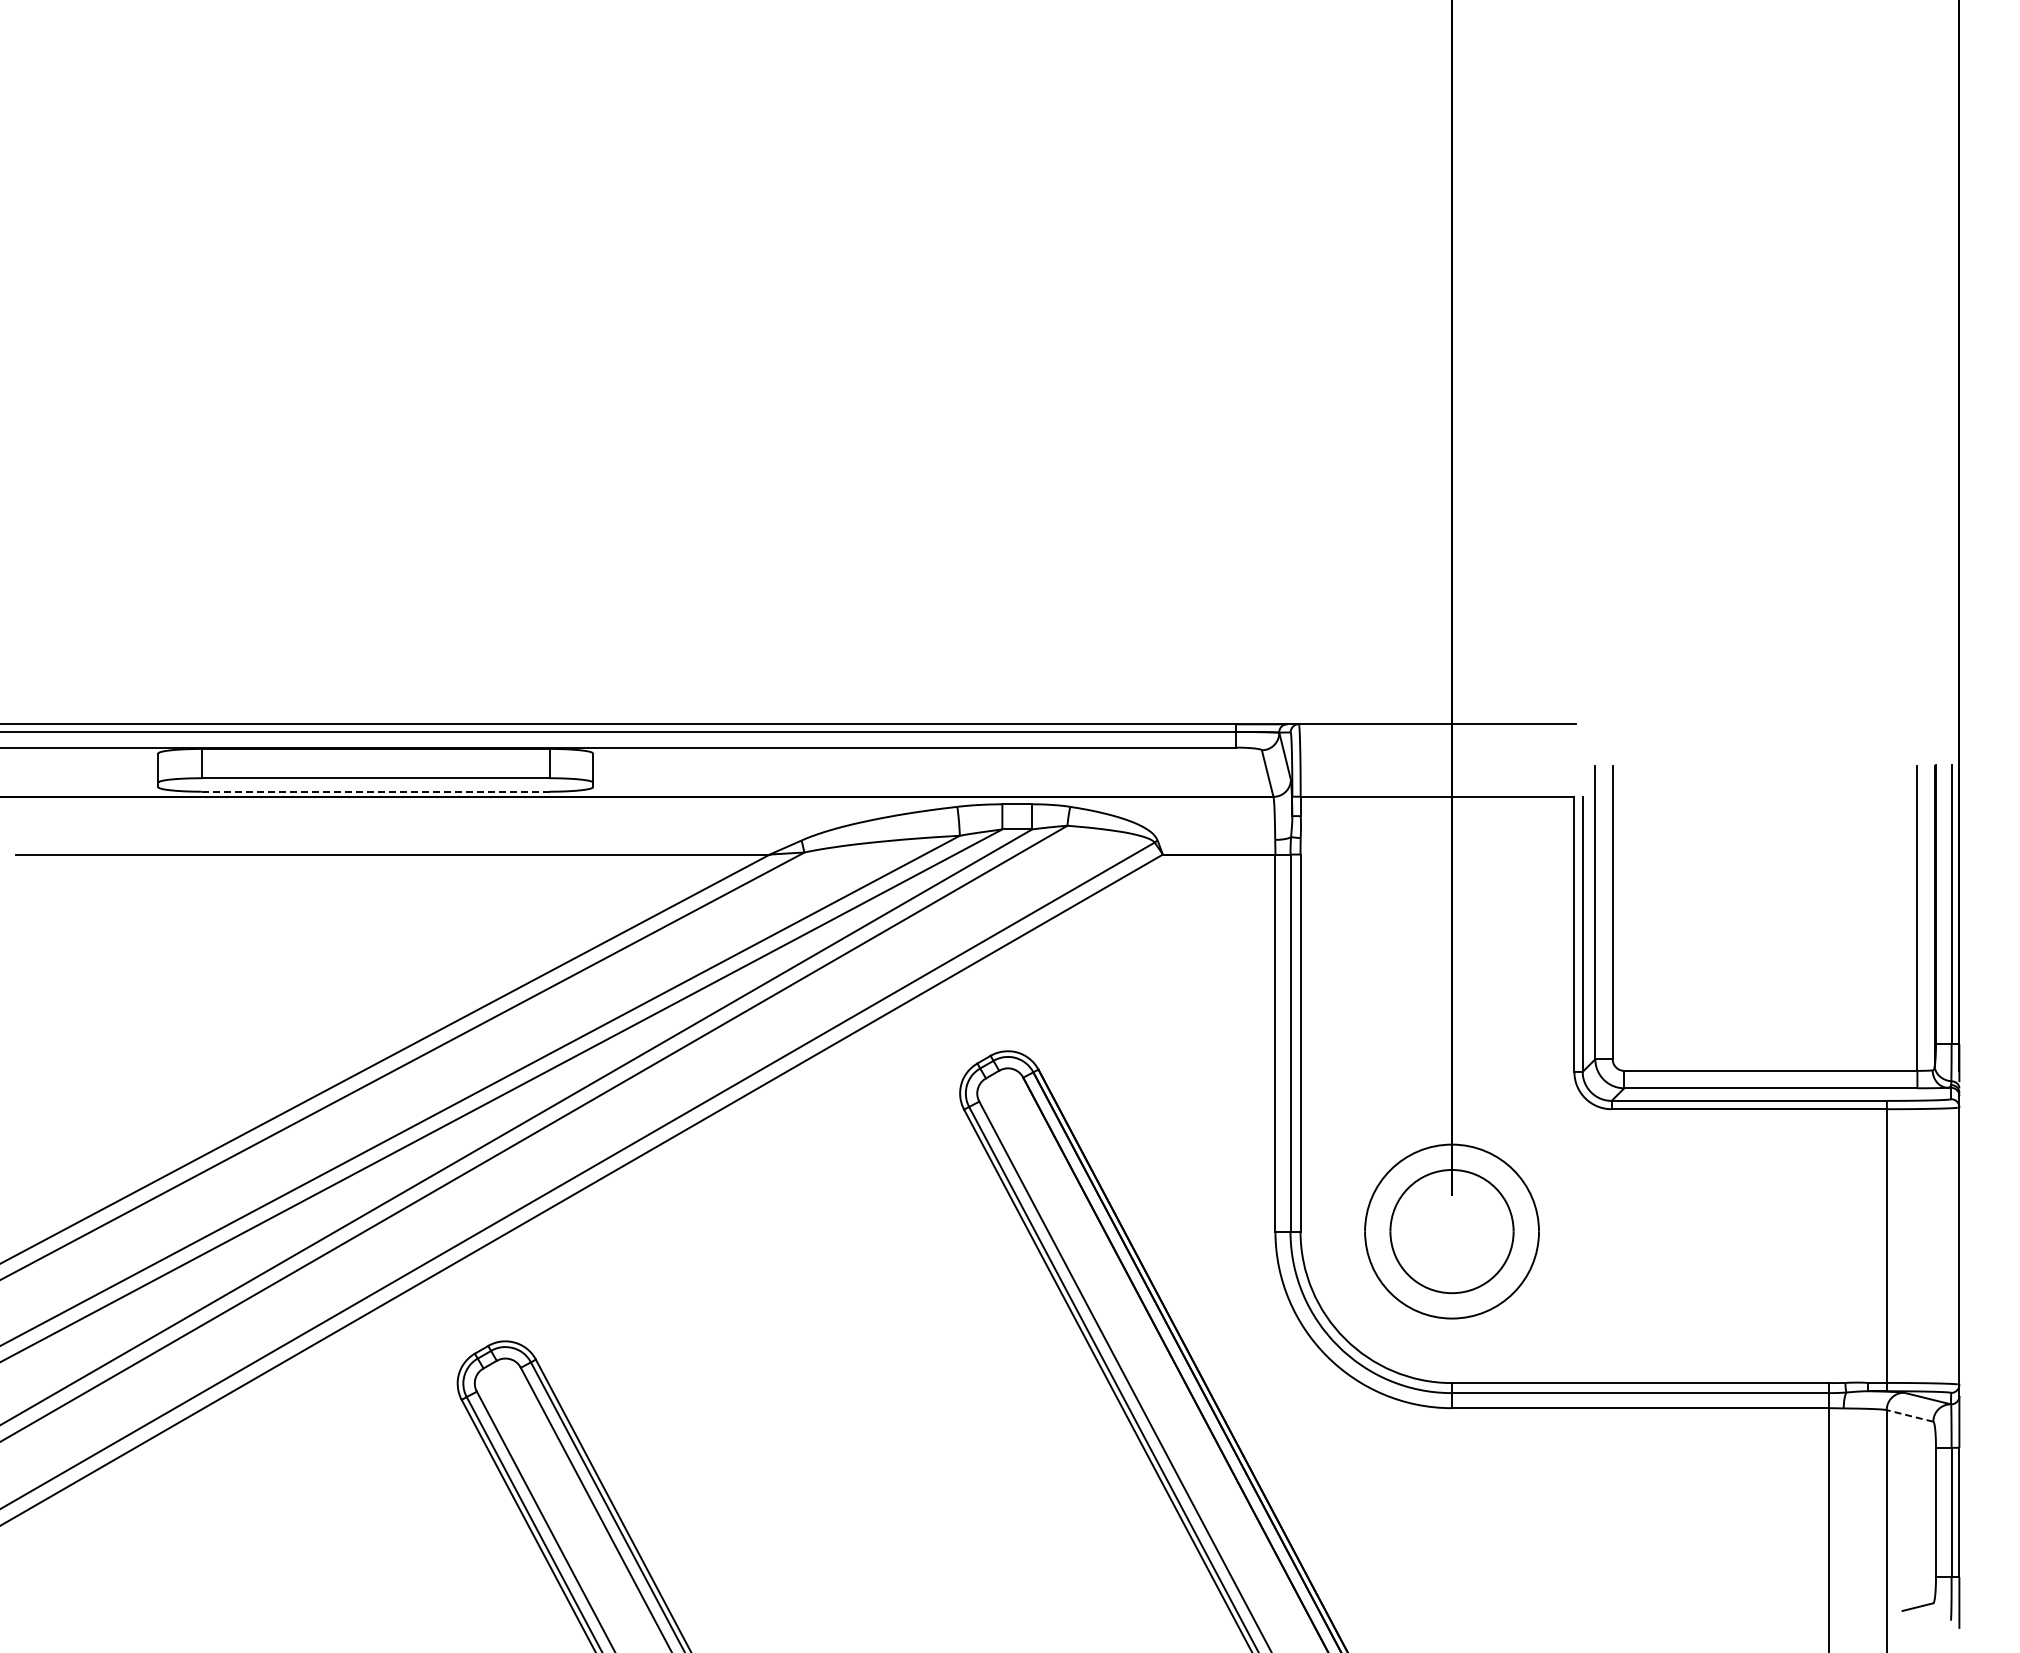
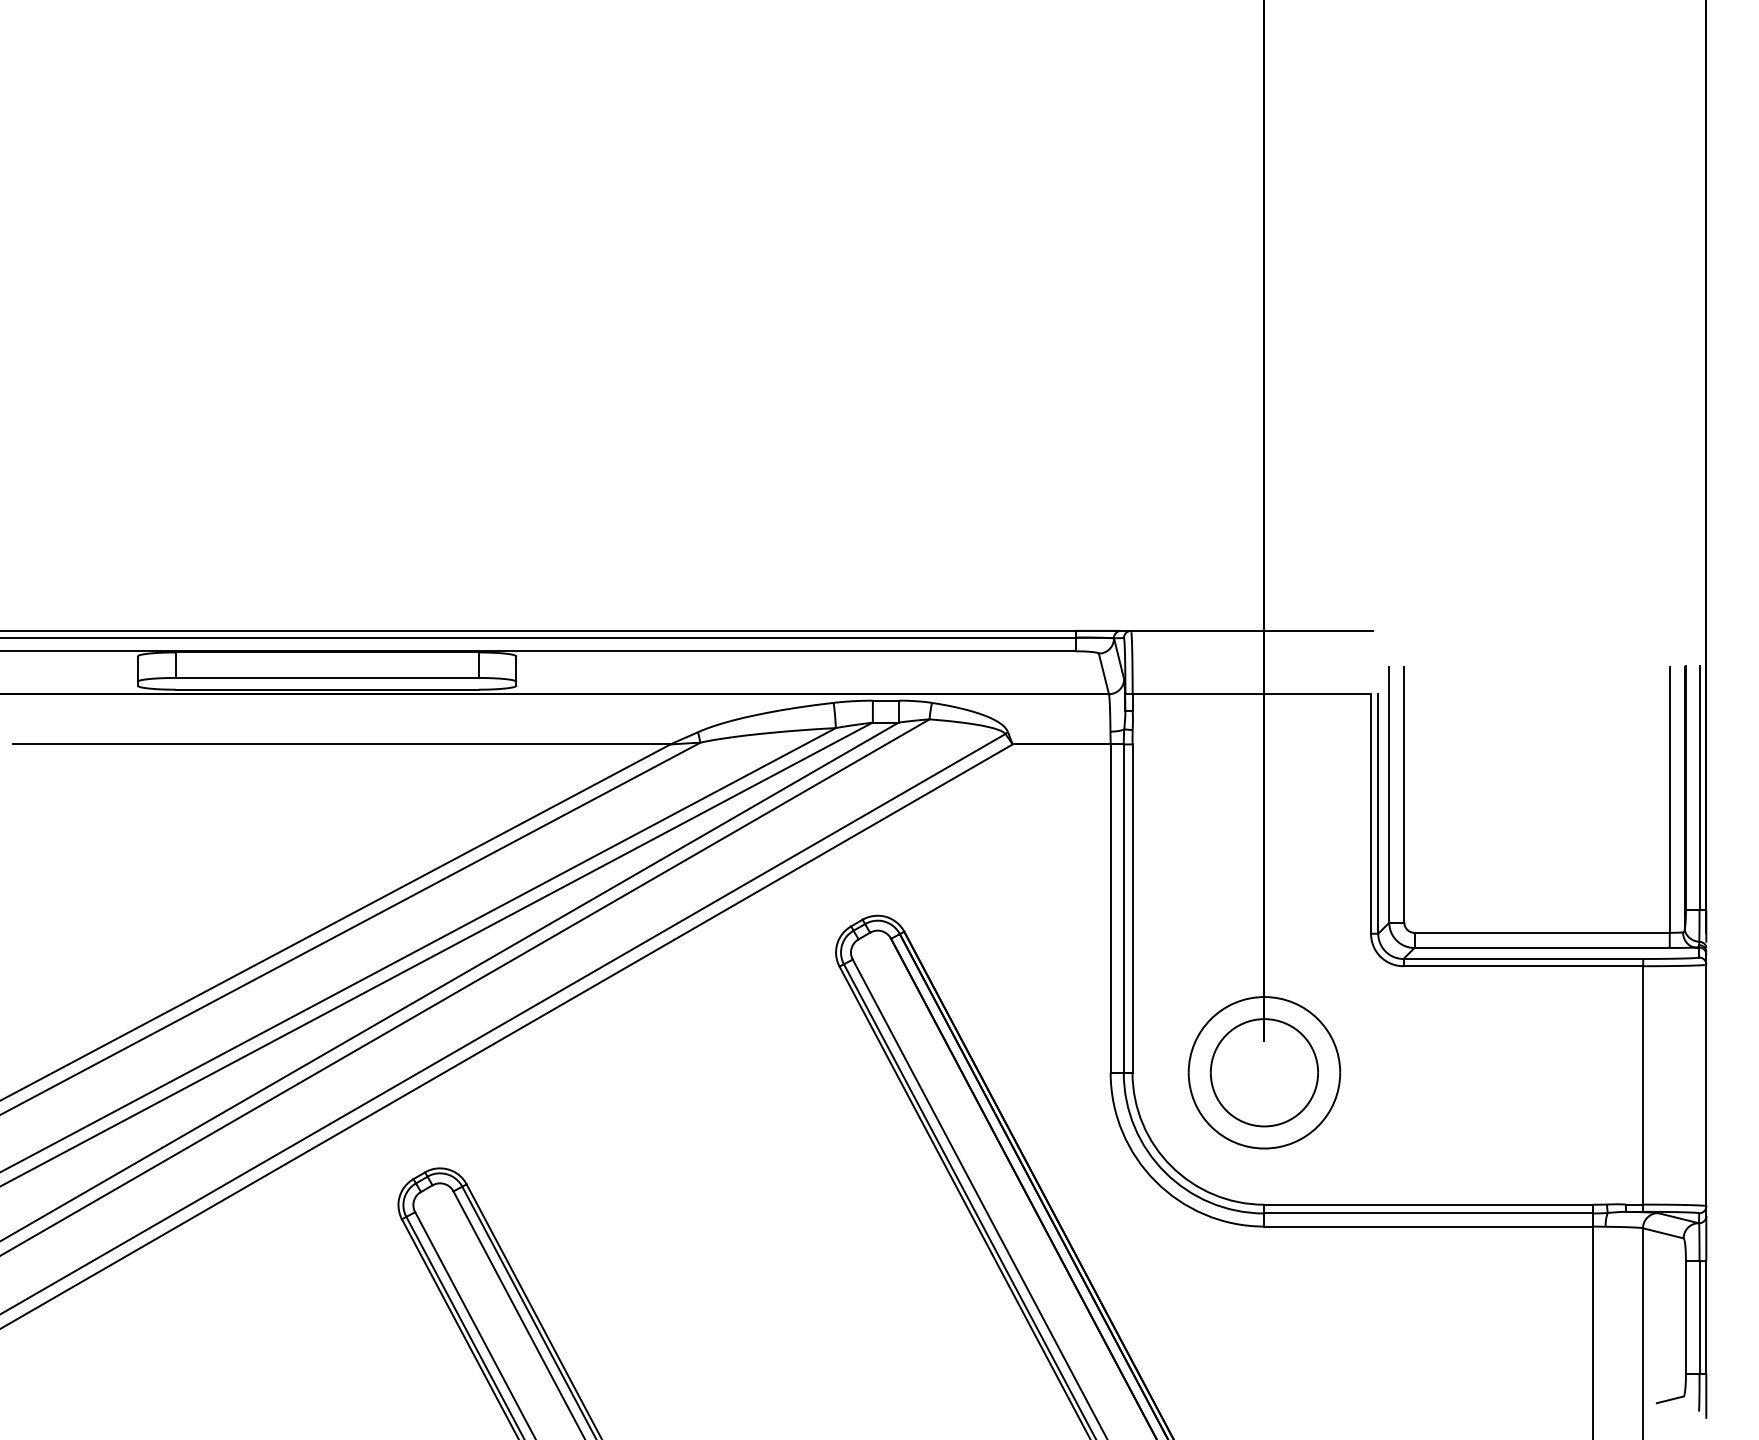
line: (375, 791) -> (326, 689), dashed -> solid
line: (1909, 1415) -> (1662, 1232), dashed -> solid

